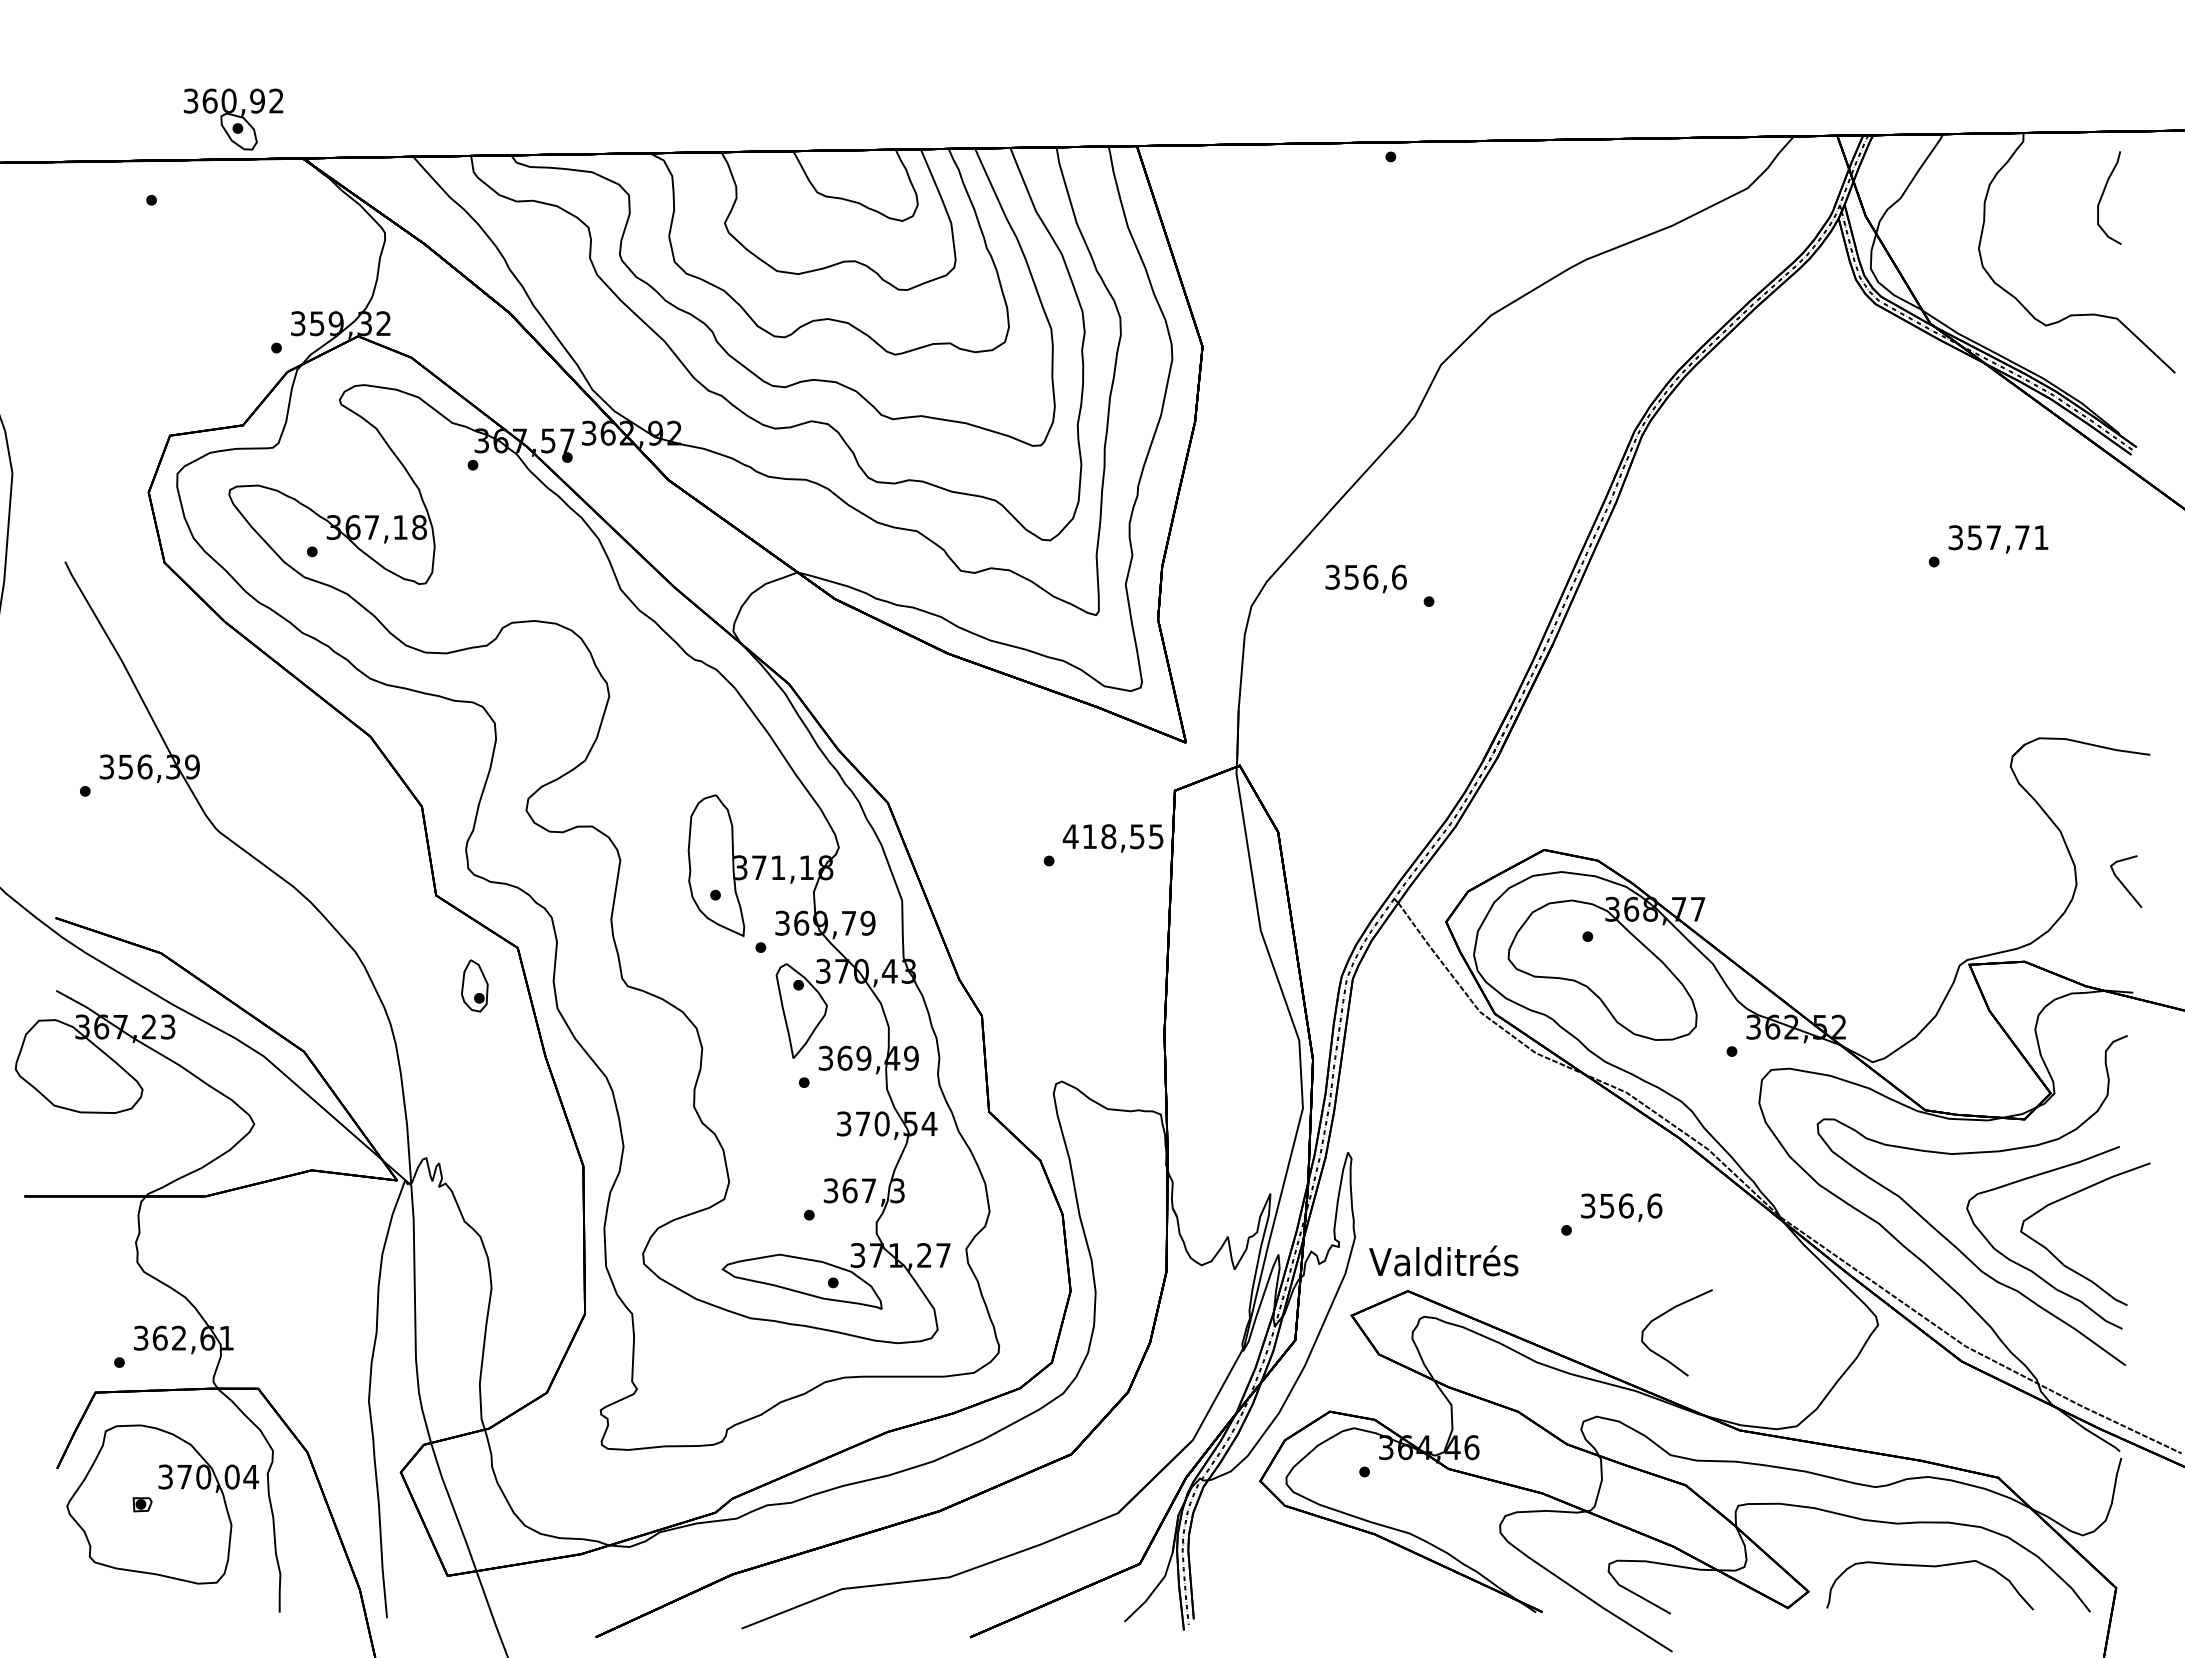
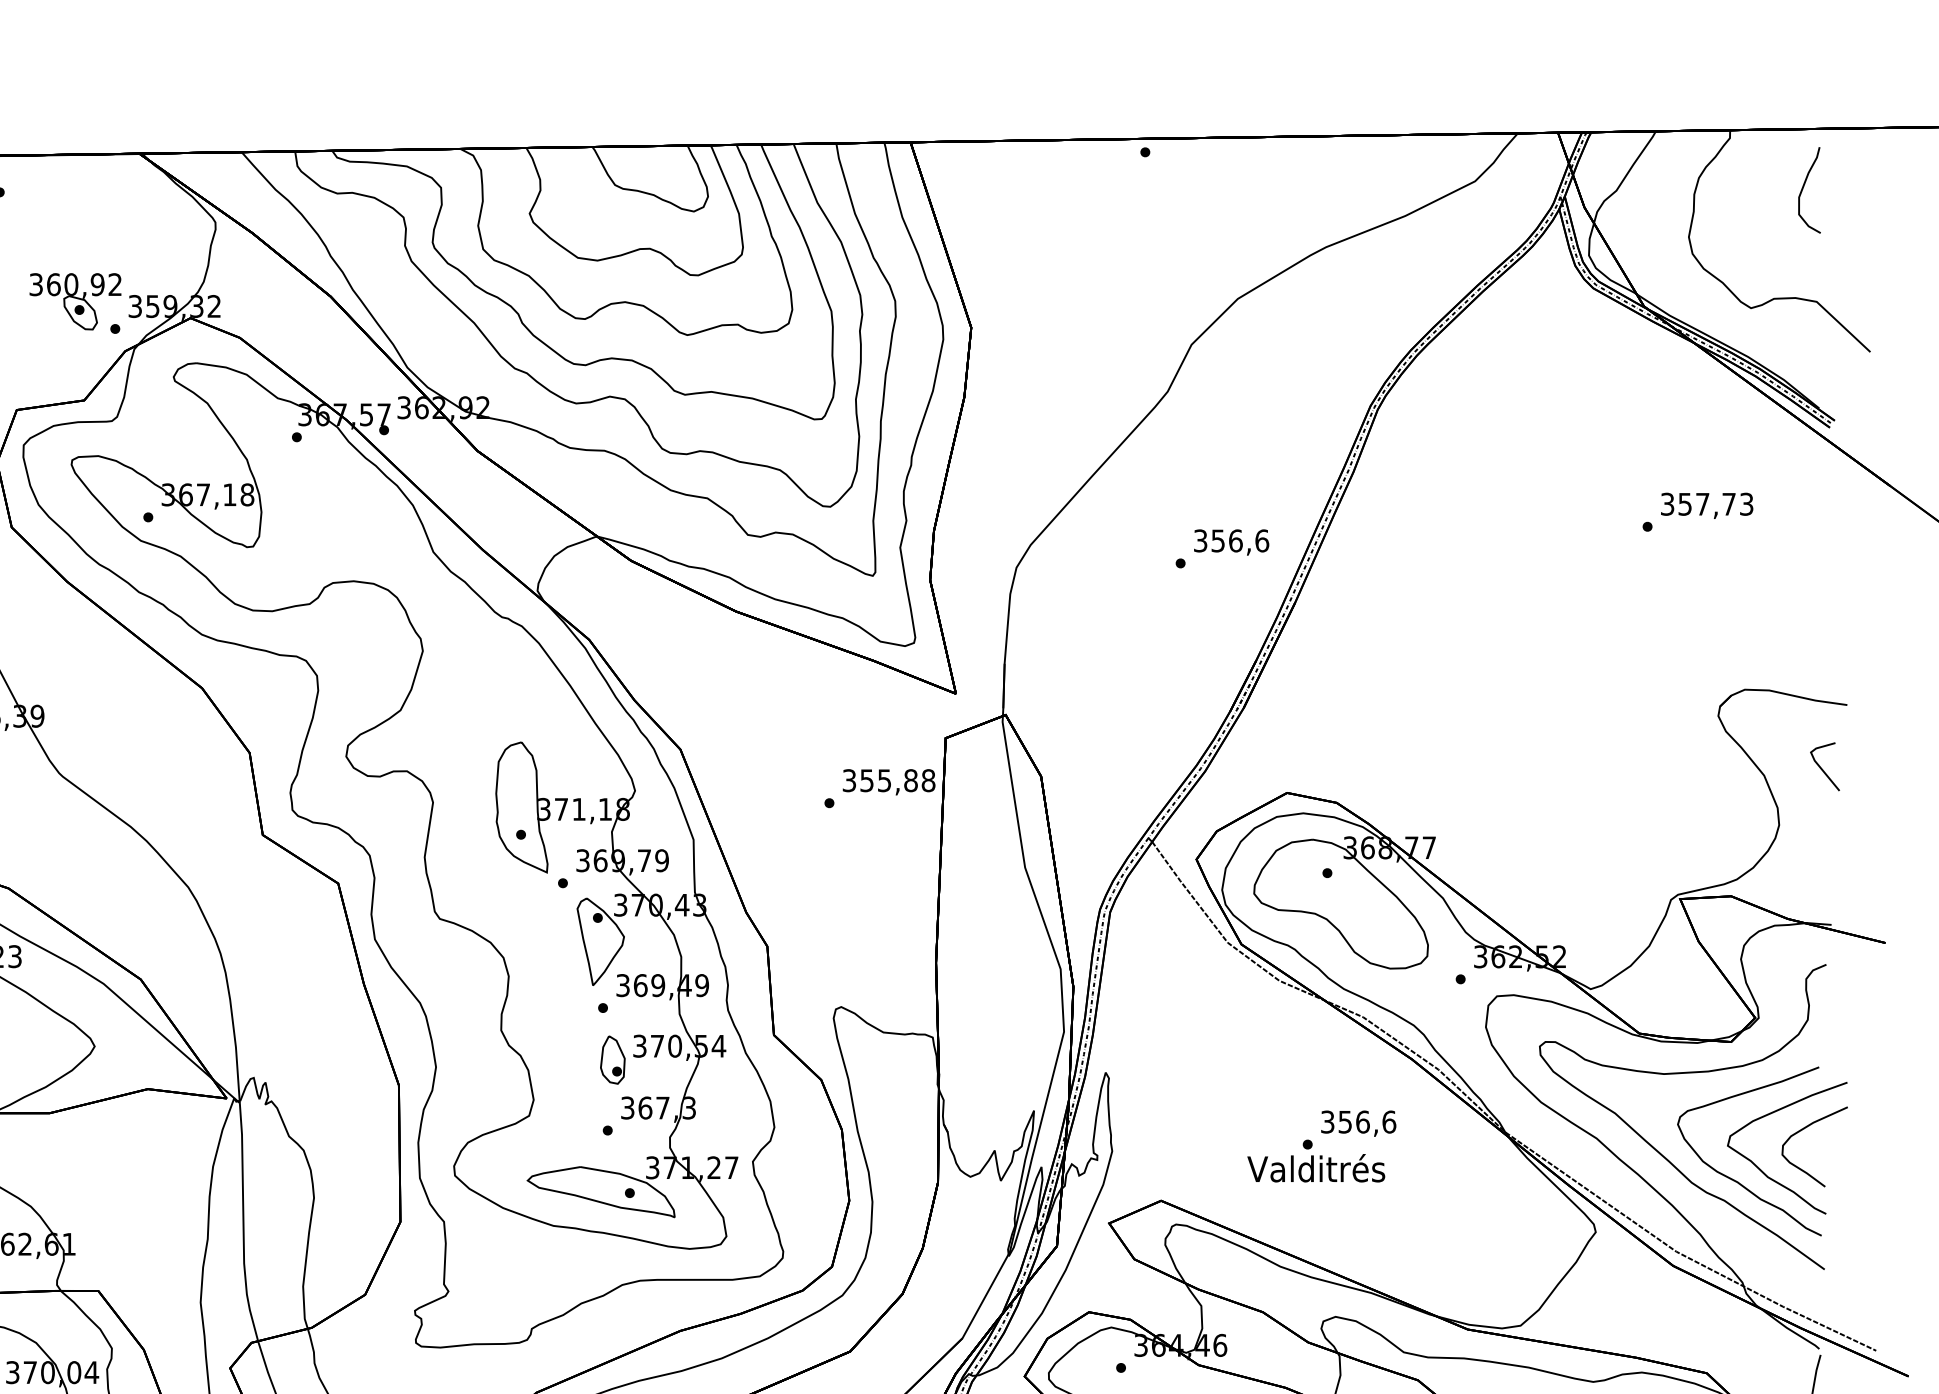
part: (233, 119) -> (75, 301), moved
text: (2041, 537) -> (1746, 504), 357,71 -> 357,73
text: (1365, 578) -> (1230, 542), moved
text: (1112, 836) -> (888, 780), 418,55 -> 355,88
line: (2123, 883) -> (1822, 768), moved
part: (474, 985) -> (612, 1059), moved
text: (1443, 1260) -> (1316, 1167), moved
curve: (1663, 1315) -> (1802, 1130), moved

